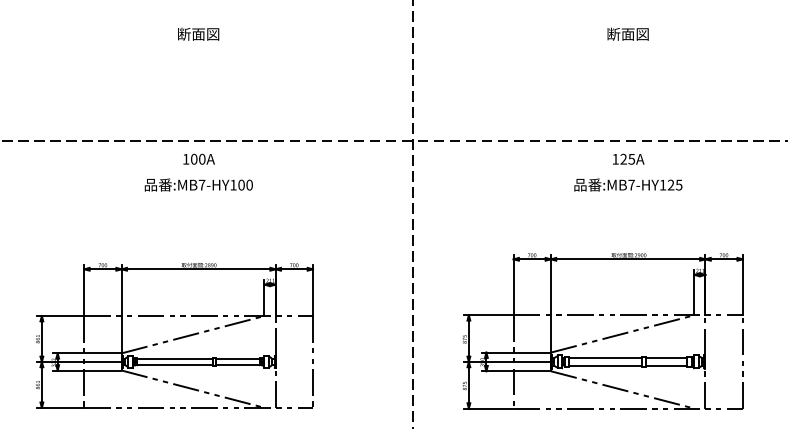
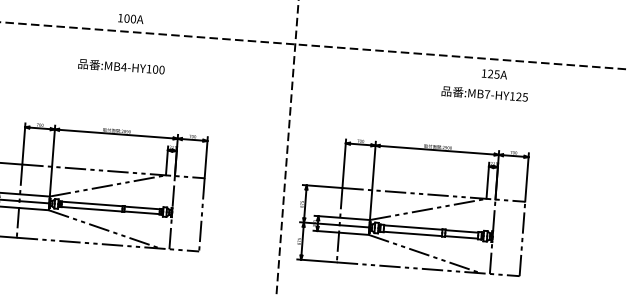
text: (198, 158) -> (130, 18), moved
text: (628, 158) -> (494, 73), moved
text: (201, 184) -> (123, 66), :MB7-HY100 -> :MB4-HY100
text: (628, 184) -> (484, 93), moved
part: (604, 337) -> (413, 211), moved

